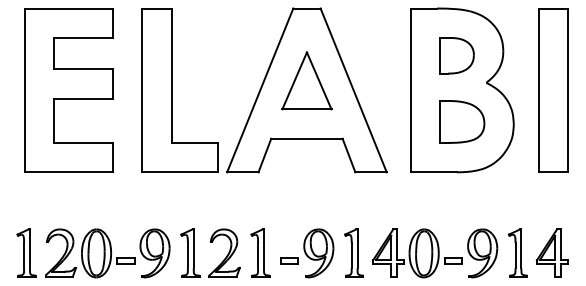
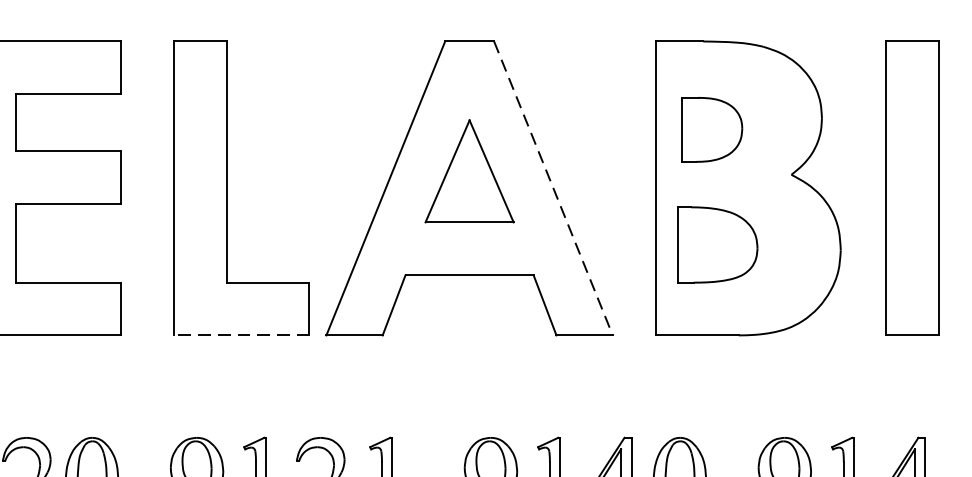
part: (456, 55) -> (711, 129), moved
line: (353, 90) -> (553, 188), solid -> dashed
part: (462, 121) -> (718, 244), moved
line: (179, 172) -> (240, 335), solid -> dashed

